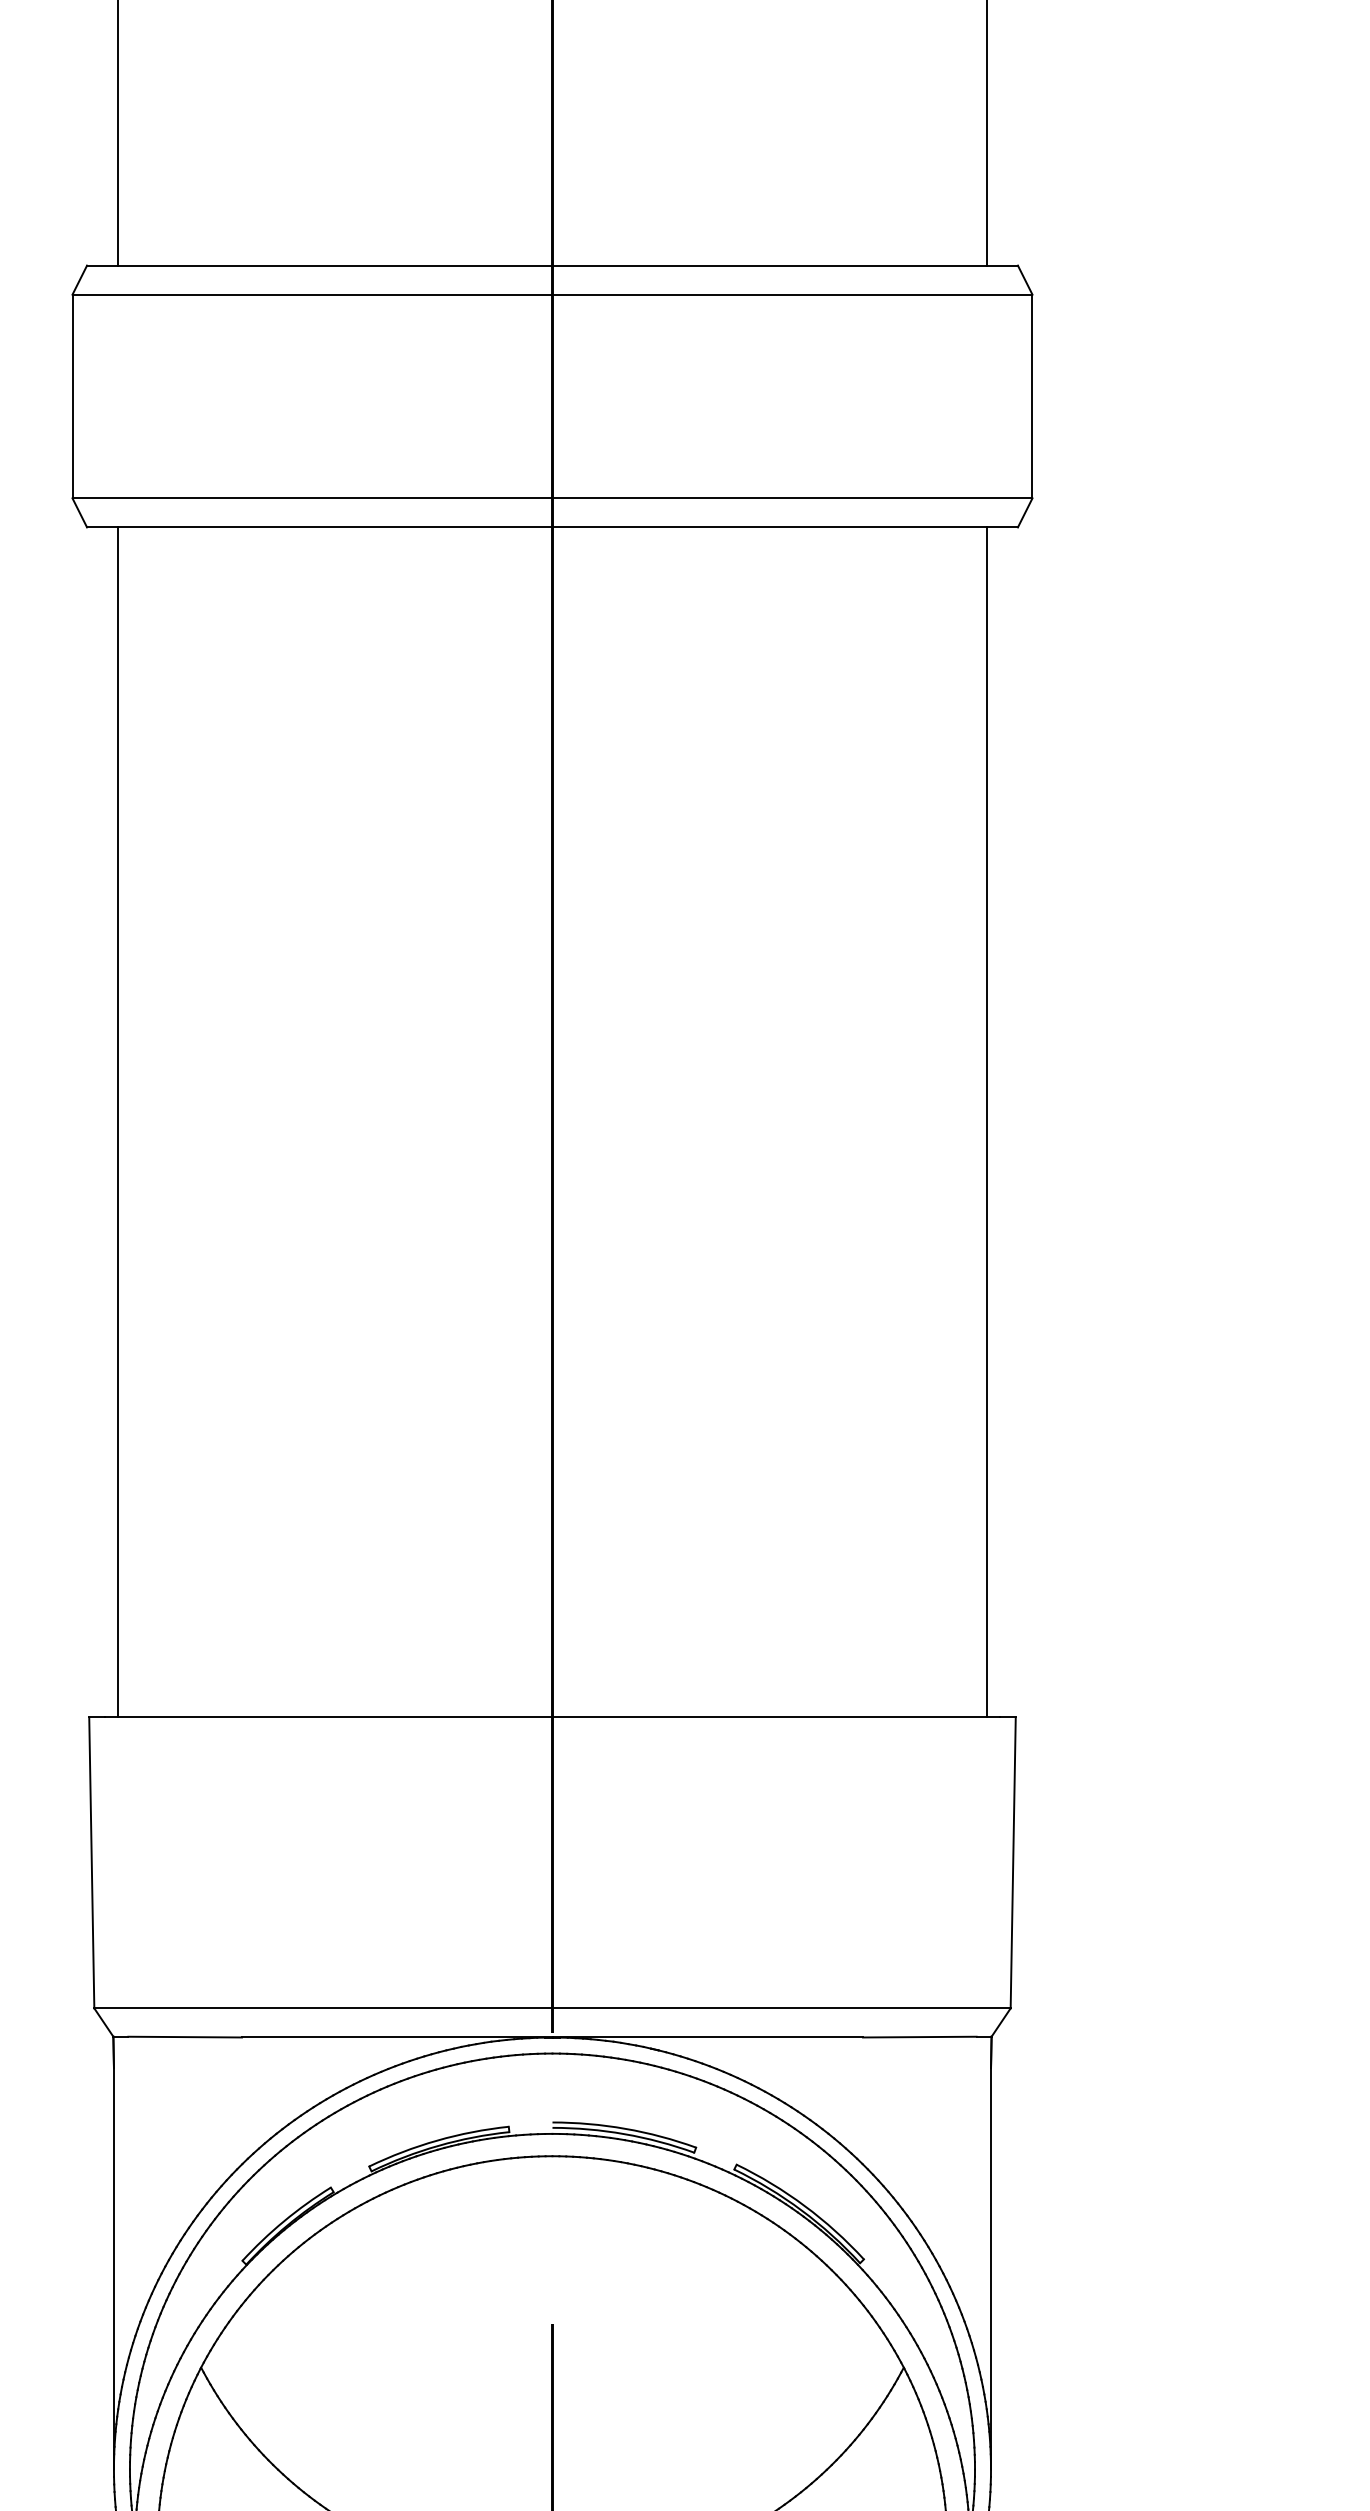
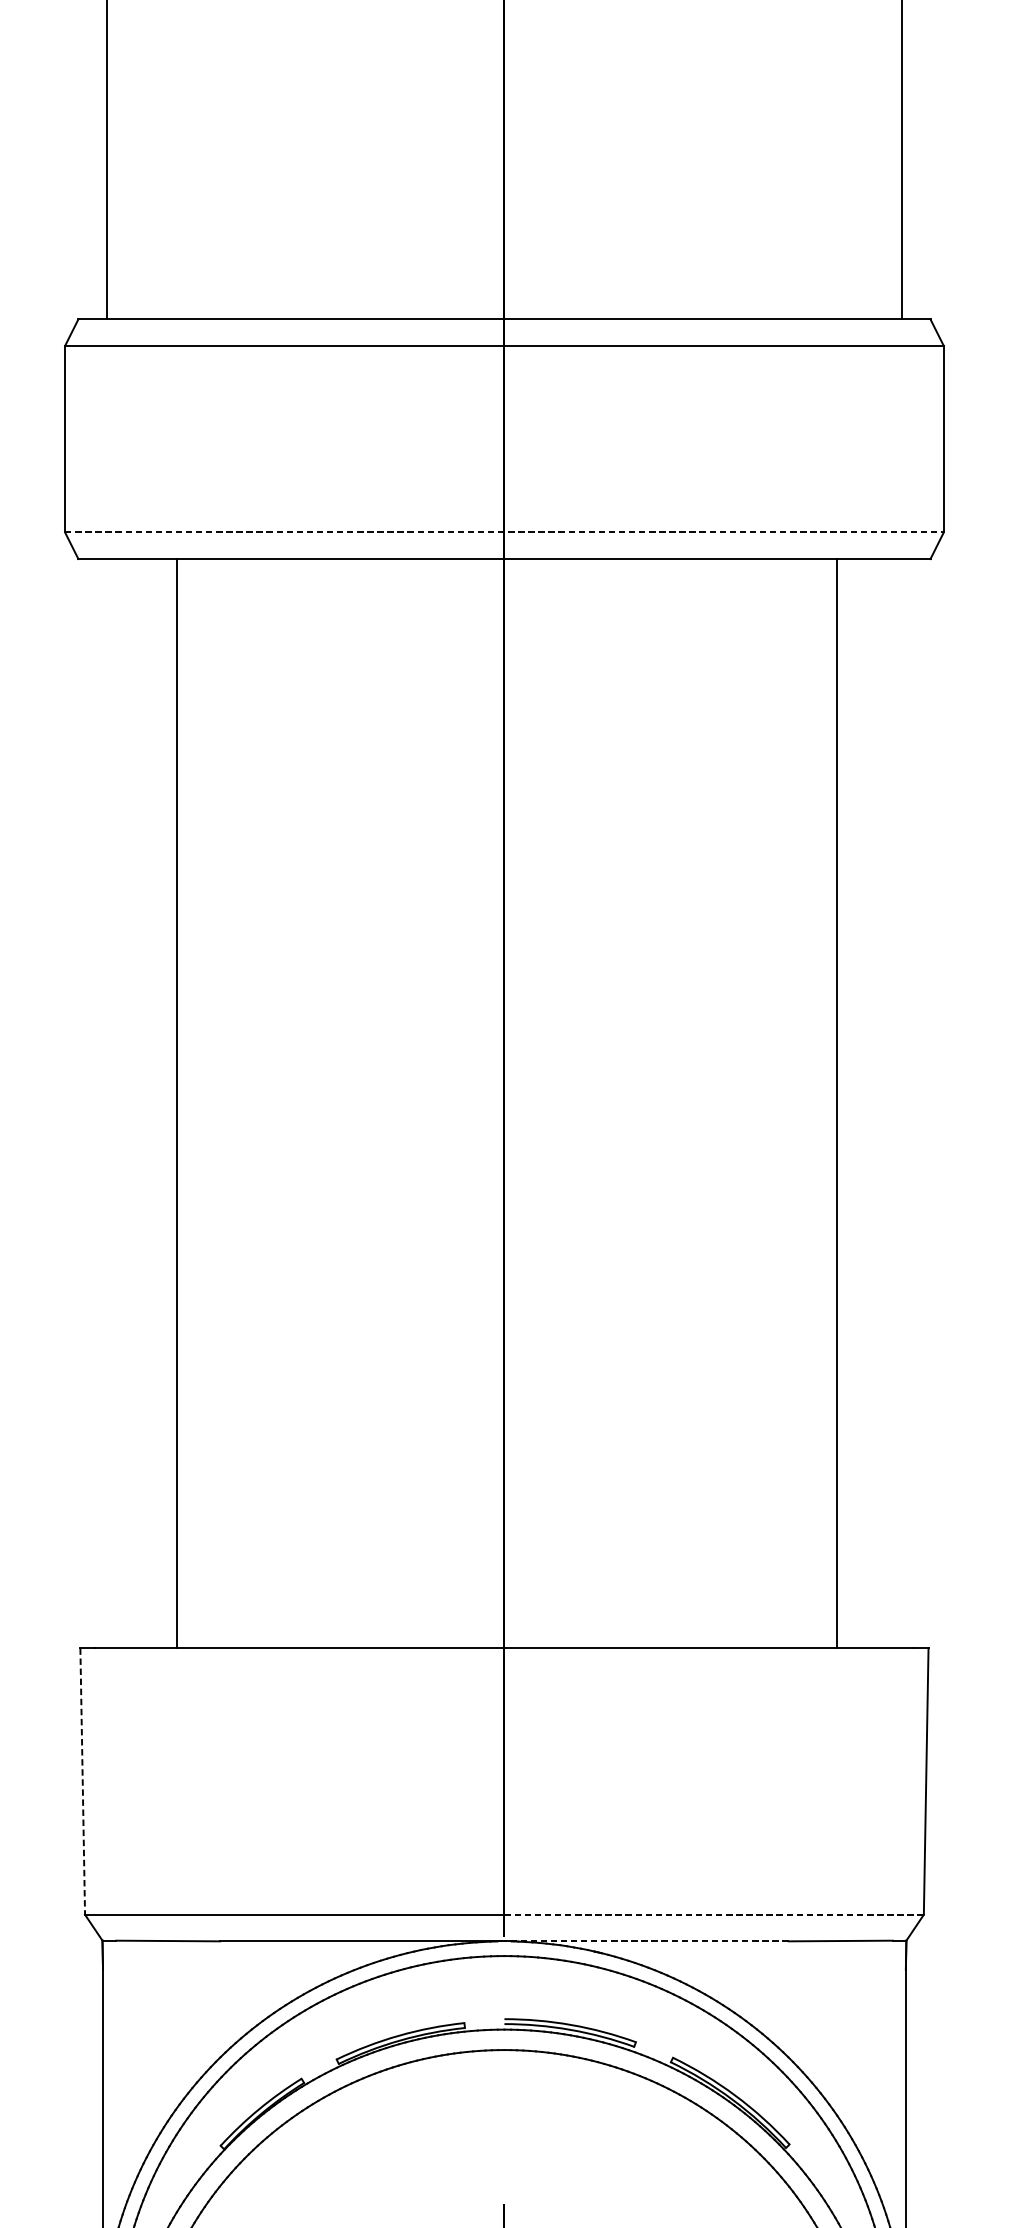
line: (552, 498) -> (504, 532), solid -> dashed
line: (118, 1122) -> (176, 1103), moved
line: (986, 1122) -> (836, 1103), moved
line: (91, 1863) -> (82, 1782), solid -> dashed
line: (781, 2008) -> (714, 1914), solid -> dashed
line: (707, 2037) -> (646, 1941), solid -> dashed

